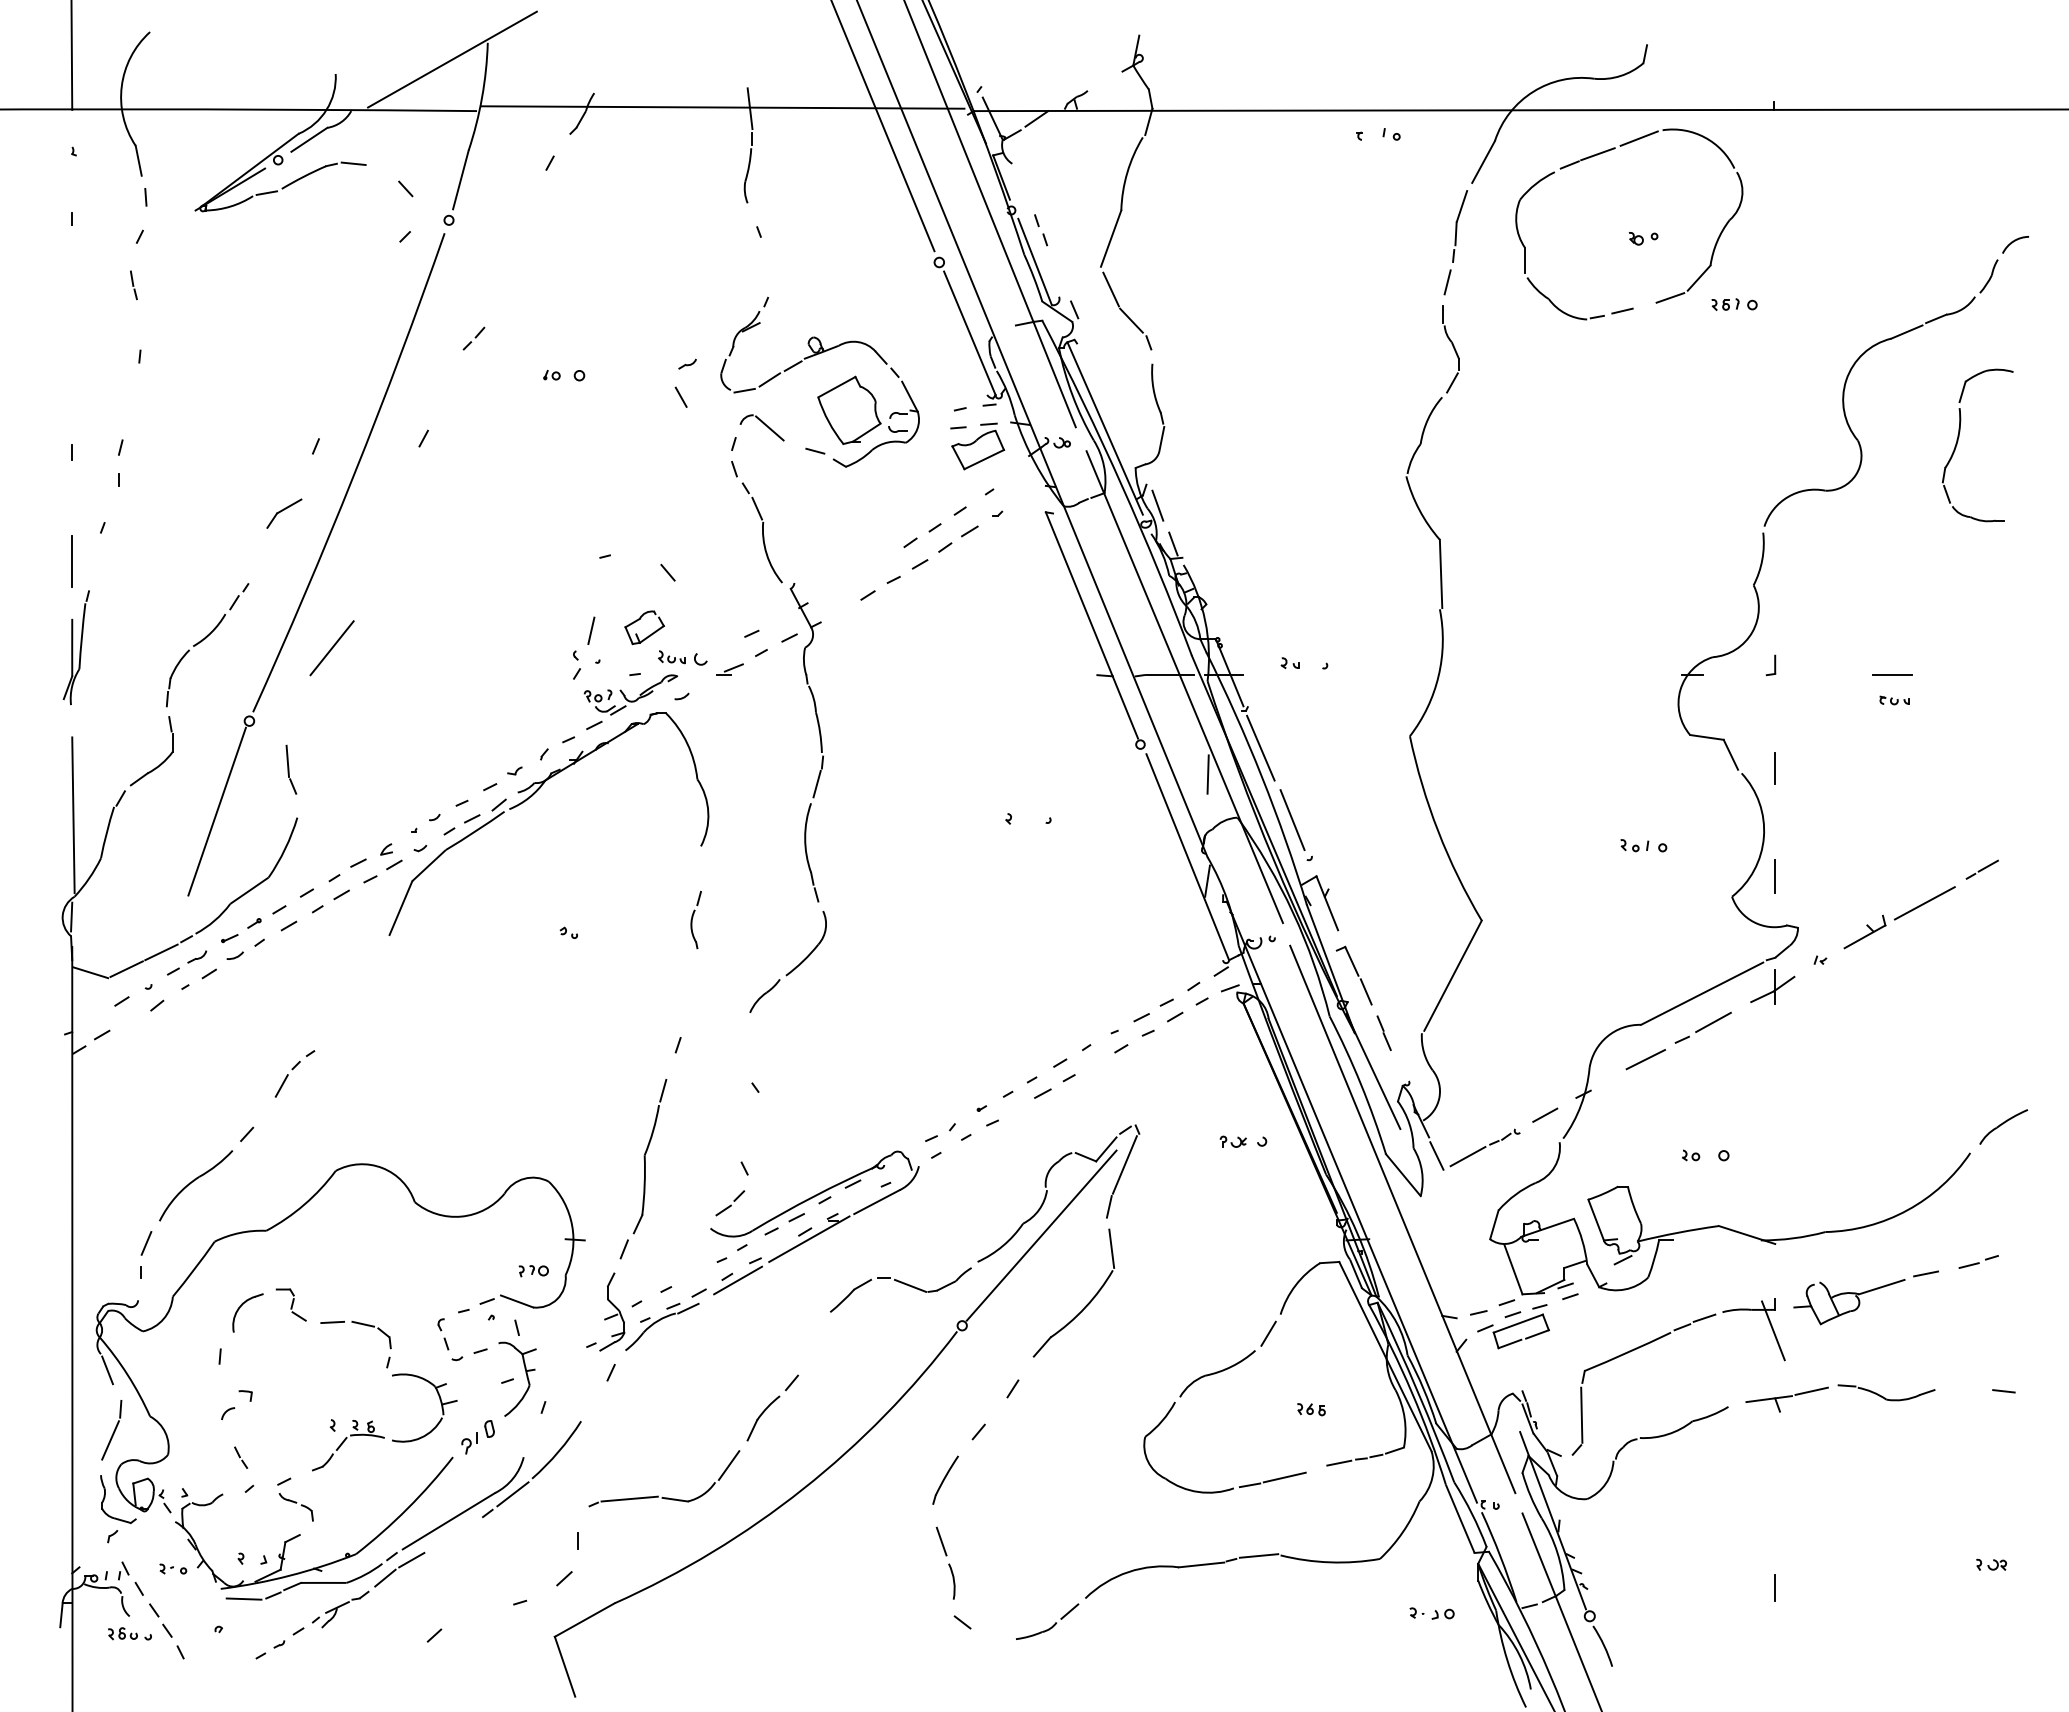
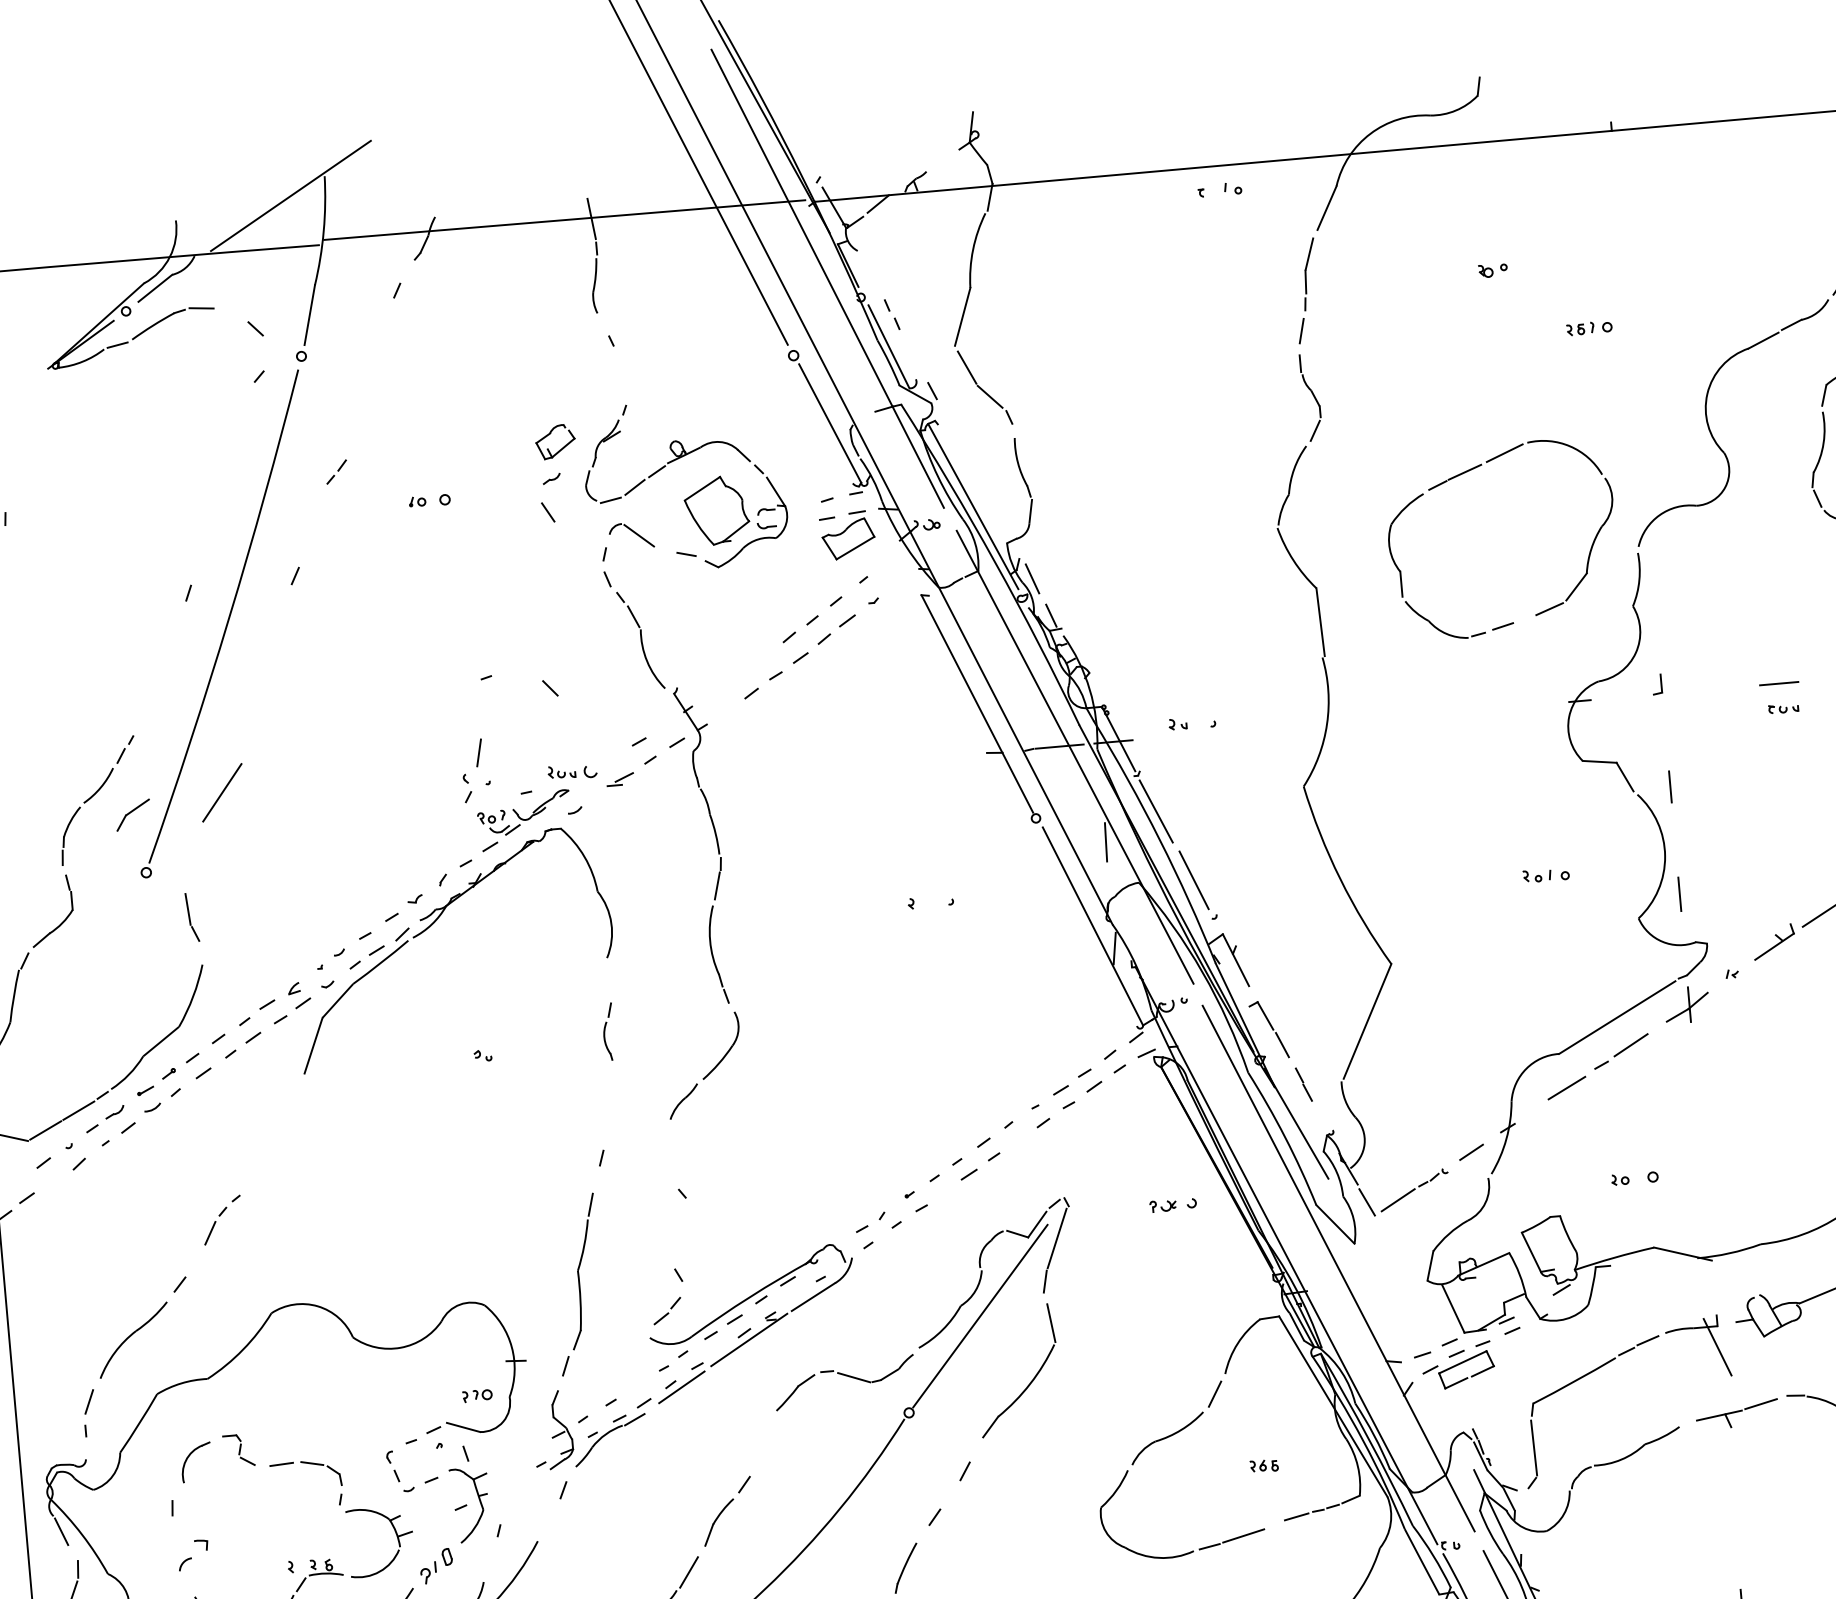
part: (1606, 152) -> (1473, 469), moved
part: (284, 513) -> (133, 814), moved
part: (639, 620) -> (549, 435), moved
line: (216, 811) -> (121, 965), removed

